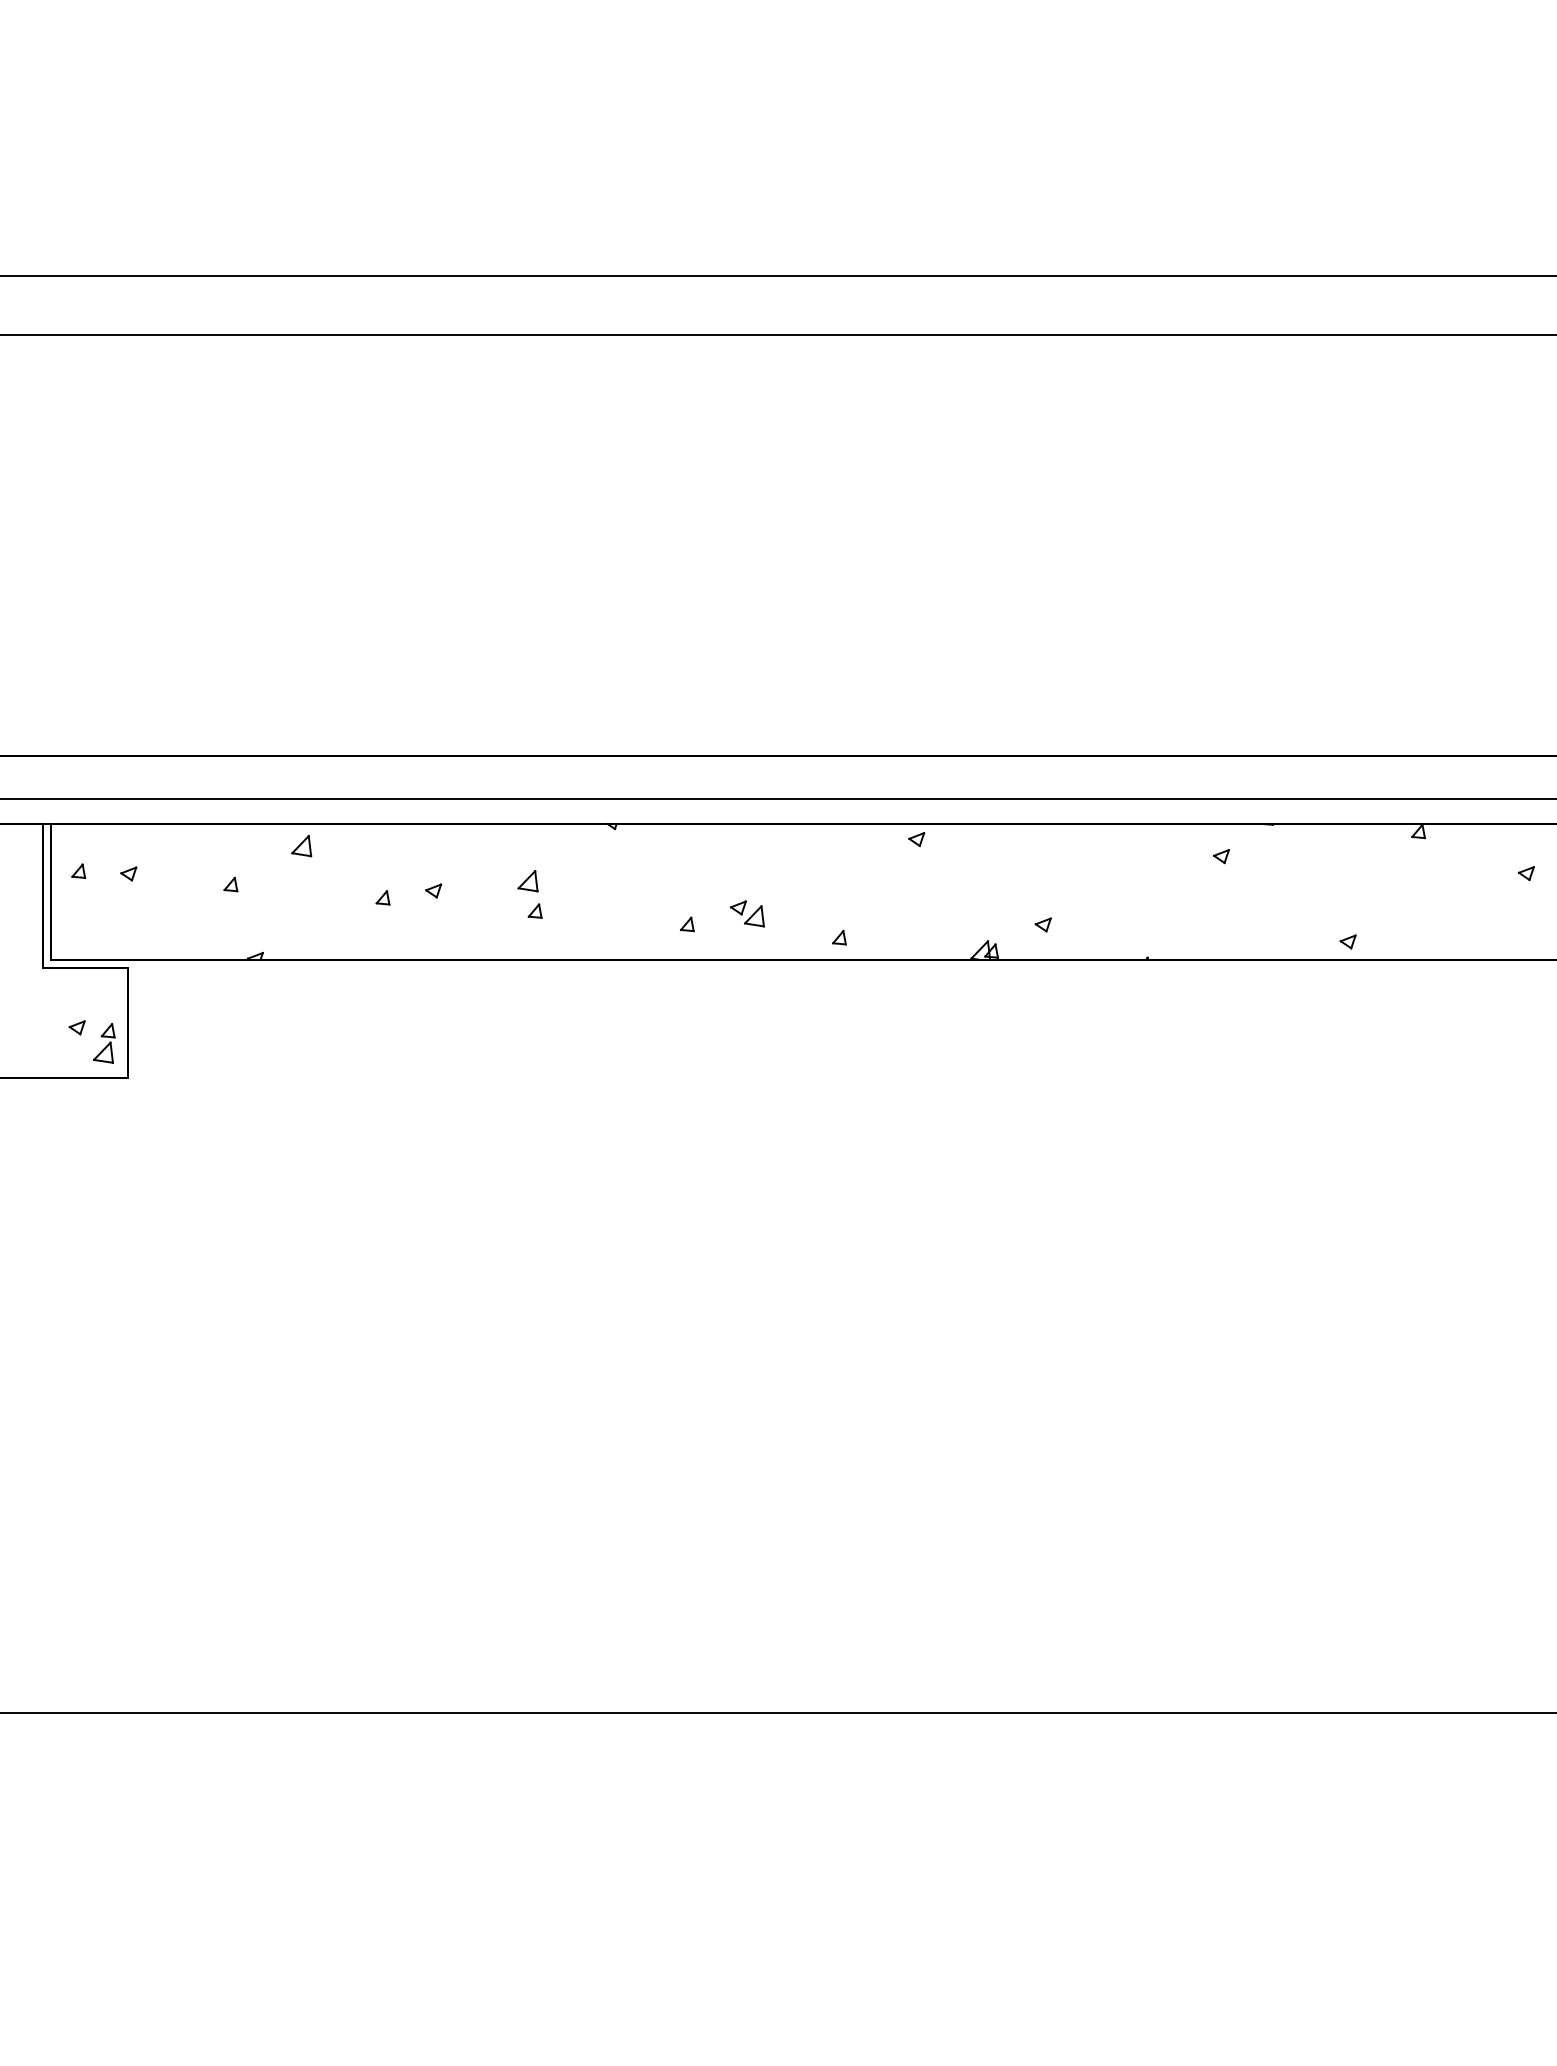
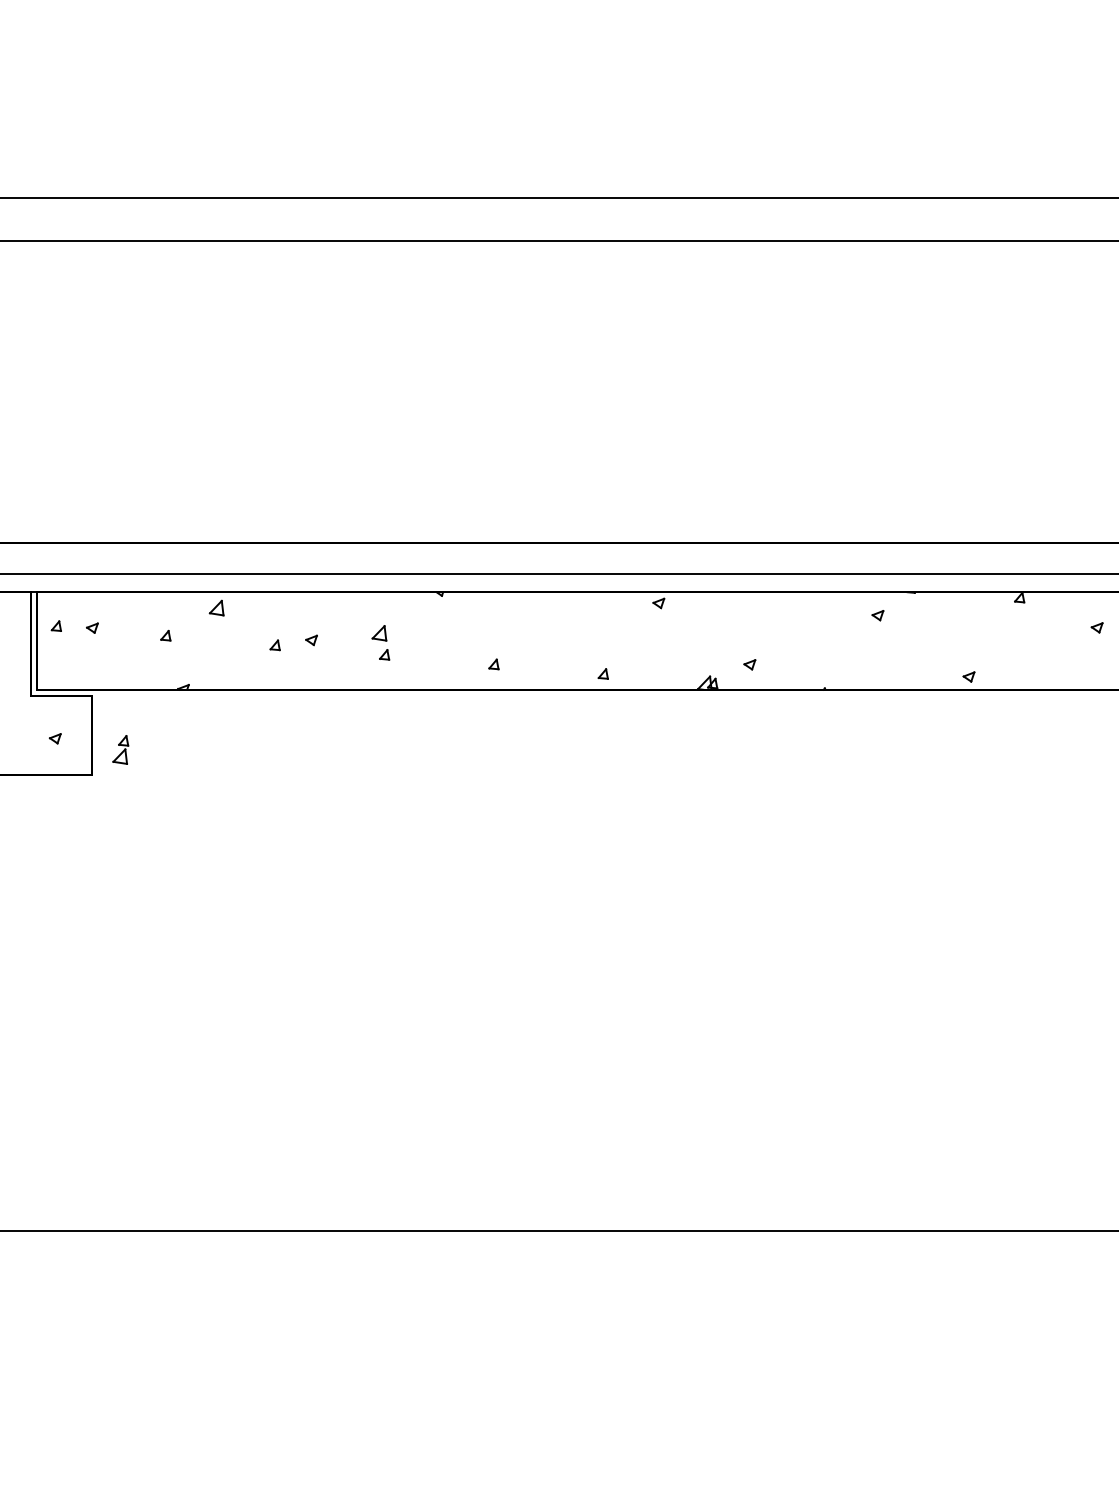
part: (747, 913) -> (537, 656), removed
part: (104, 1043) -> (120, 750), moved

